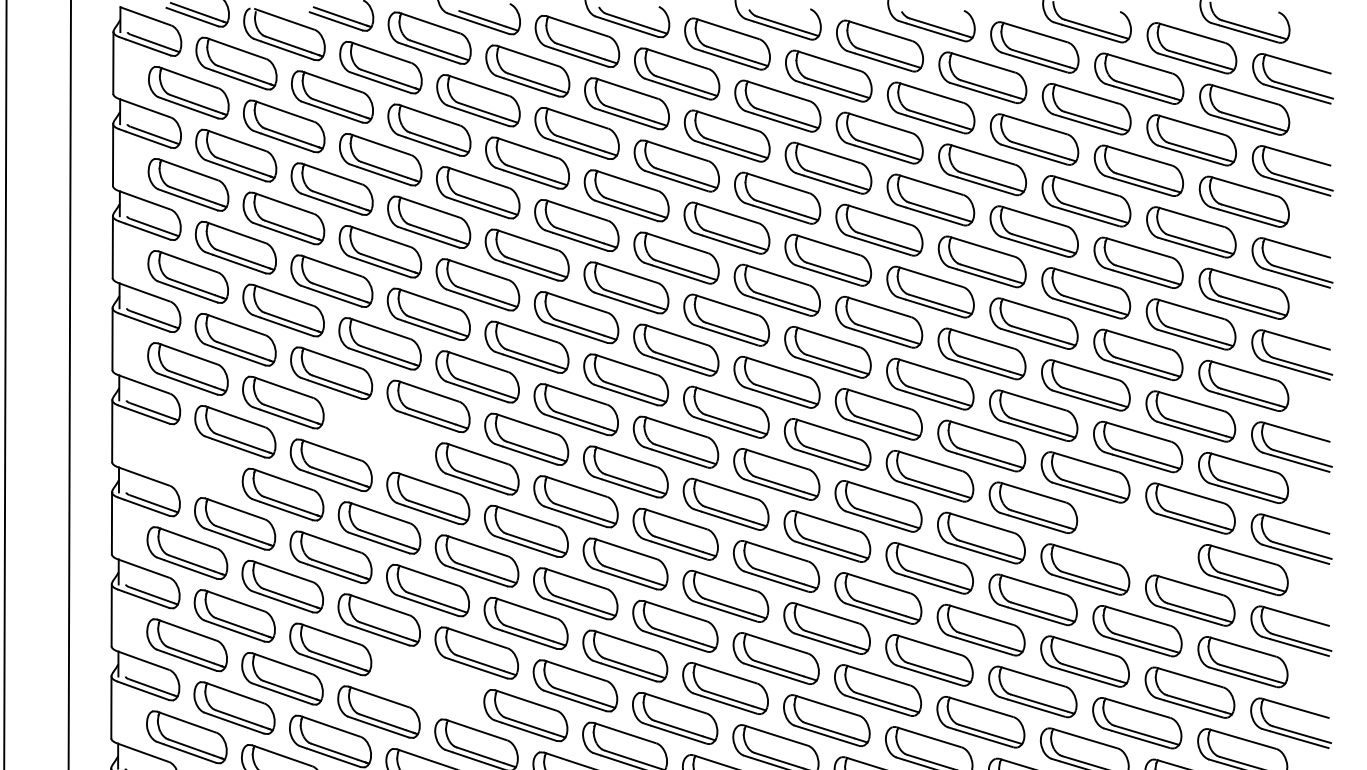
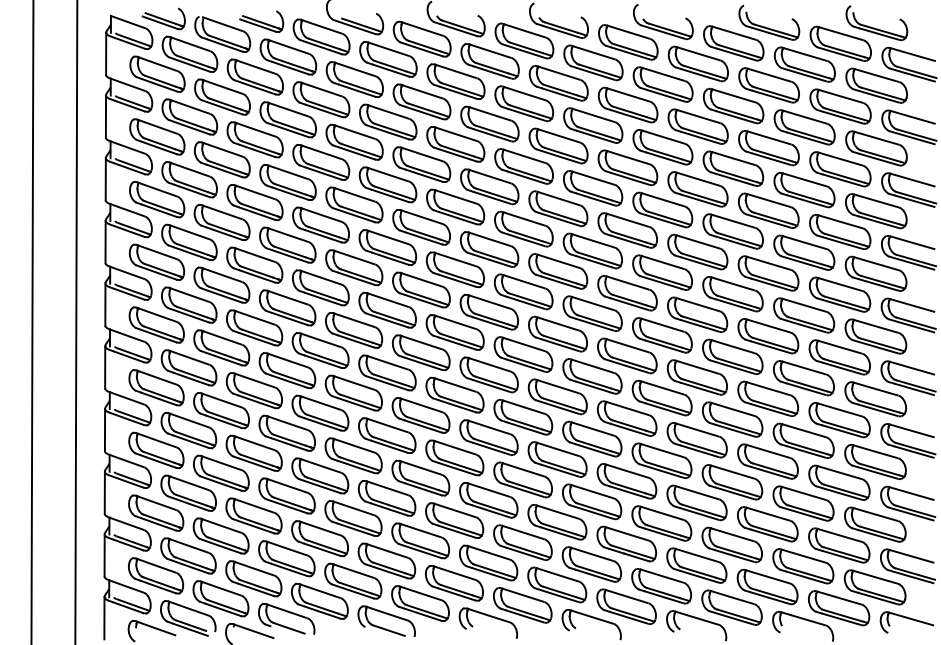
part: (379, 435) -> (287, 307), added
part: (187, 460) -> (156, 324), added
part: (1137, 539) -> (803, 378), added
part: (428, 681) -> (320, 475), added

